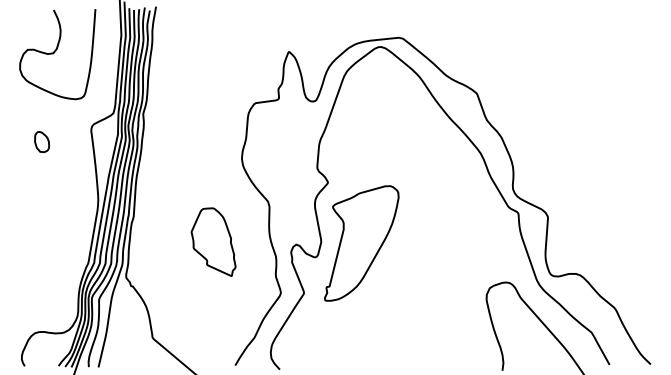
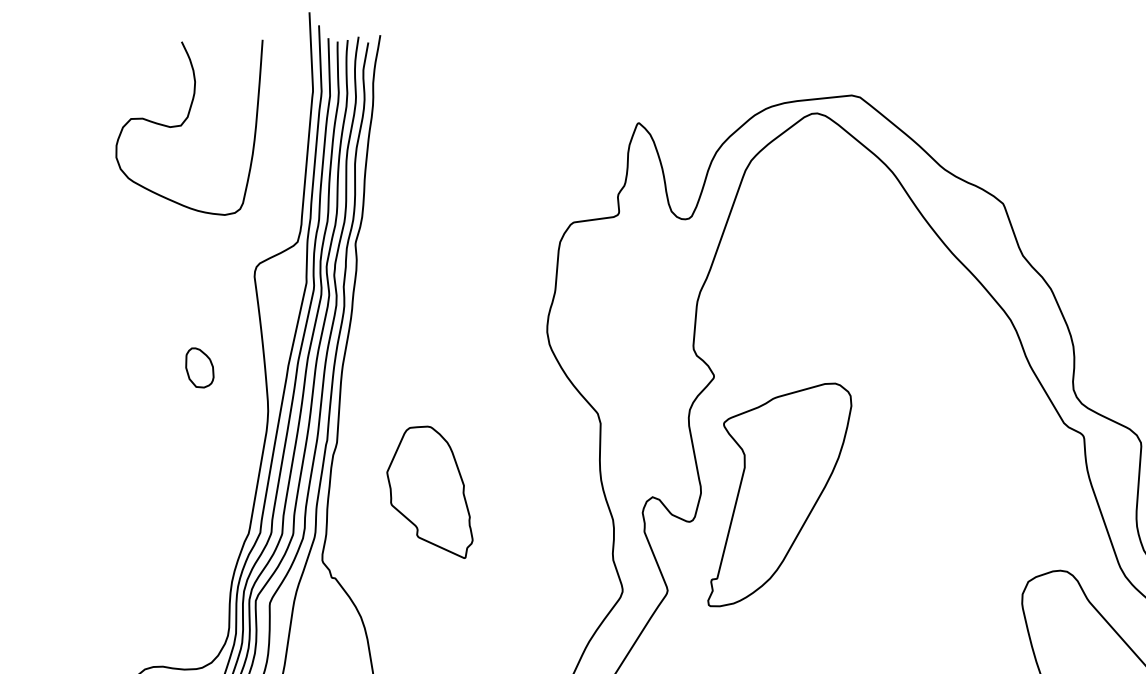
part: (42, 141) -> (200, 366), moved
part: (213, 241) -> (429, 491), moved

